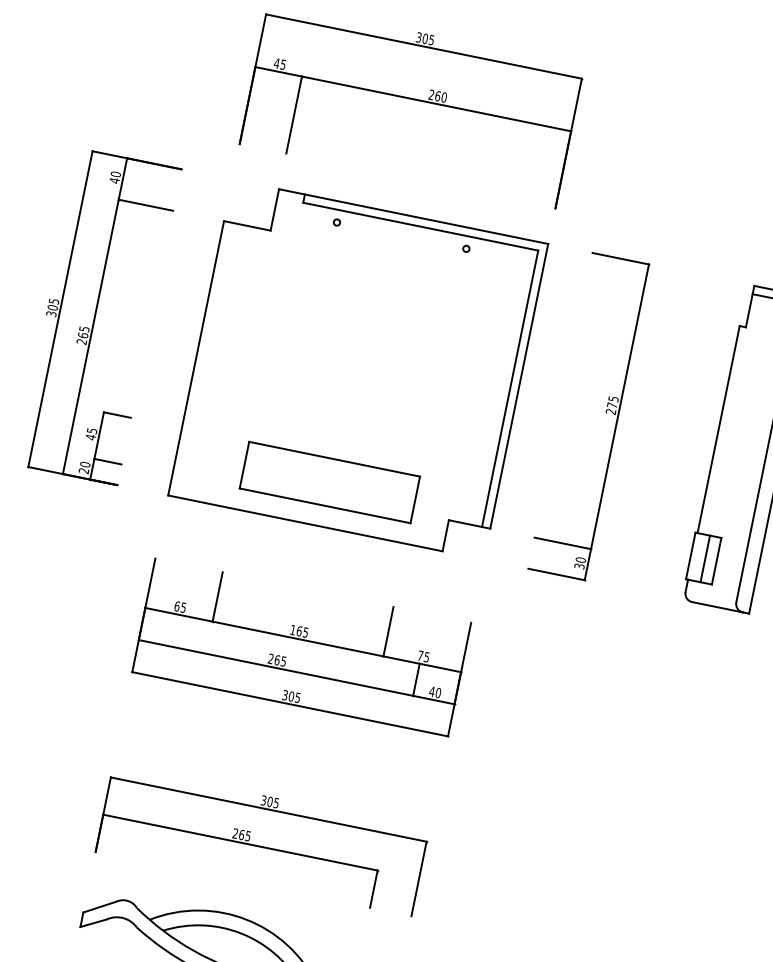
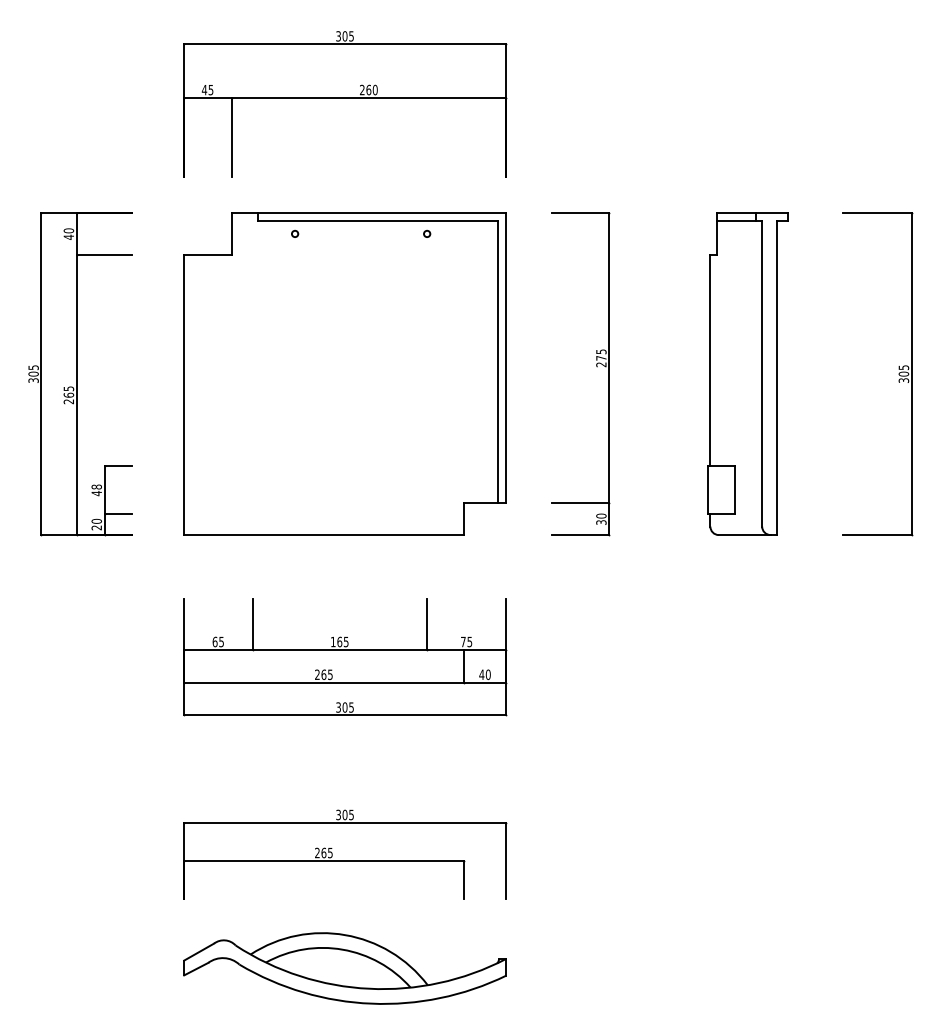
text: (92, 430) -> (96, 486), 45 -> 48
part: (329, 481) -> (339, 489), removed
line: (705, 558) -> (723, 489), removed

